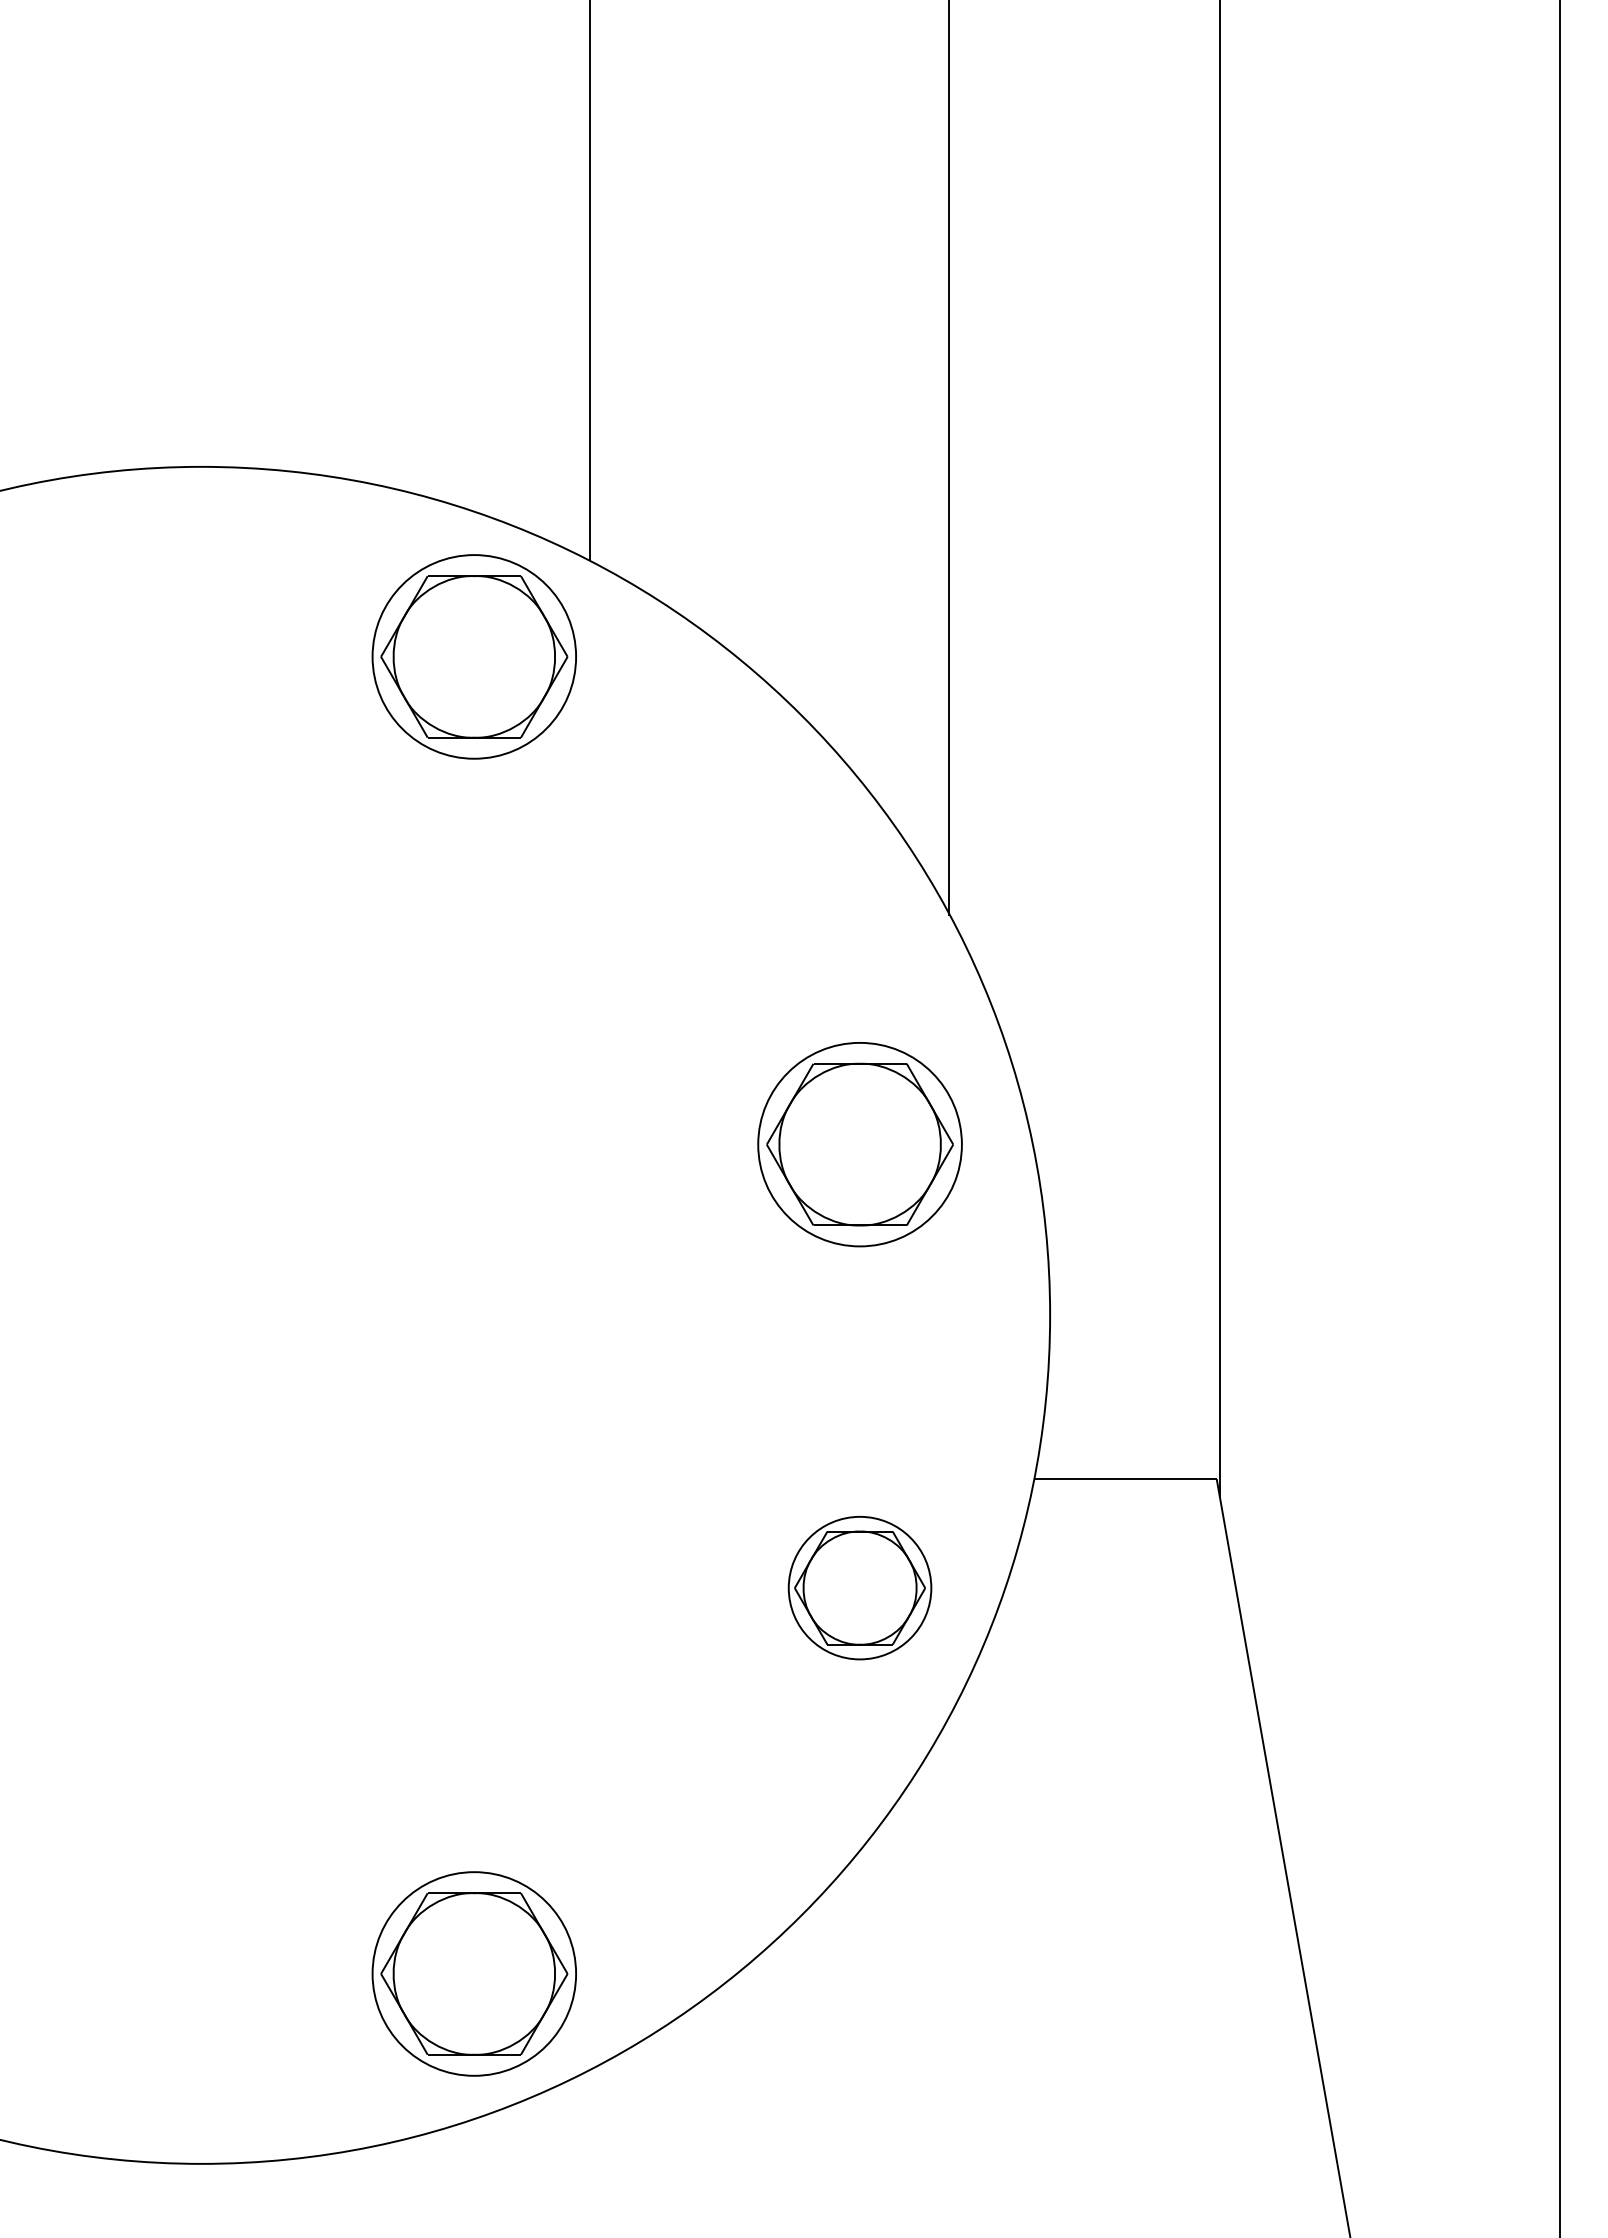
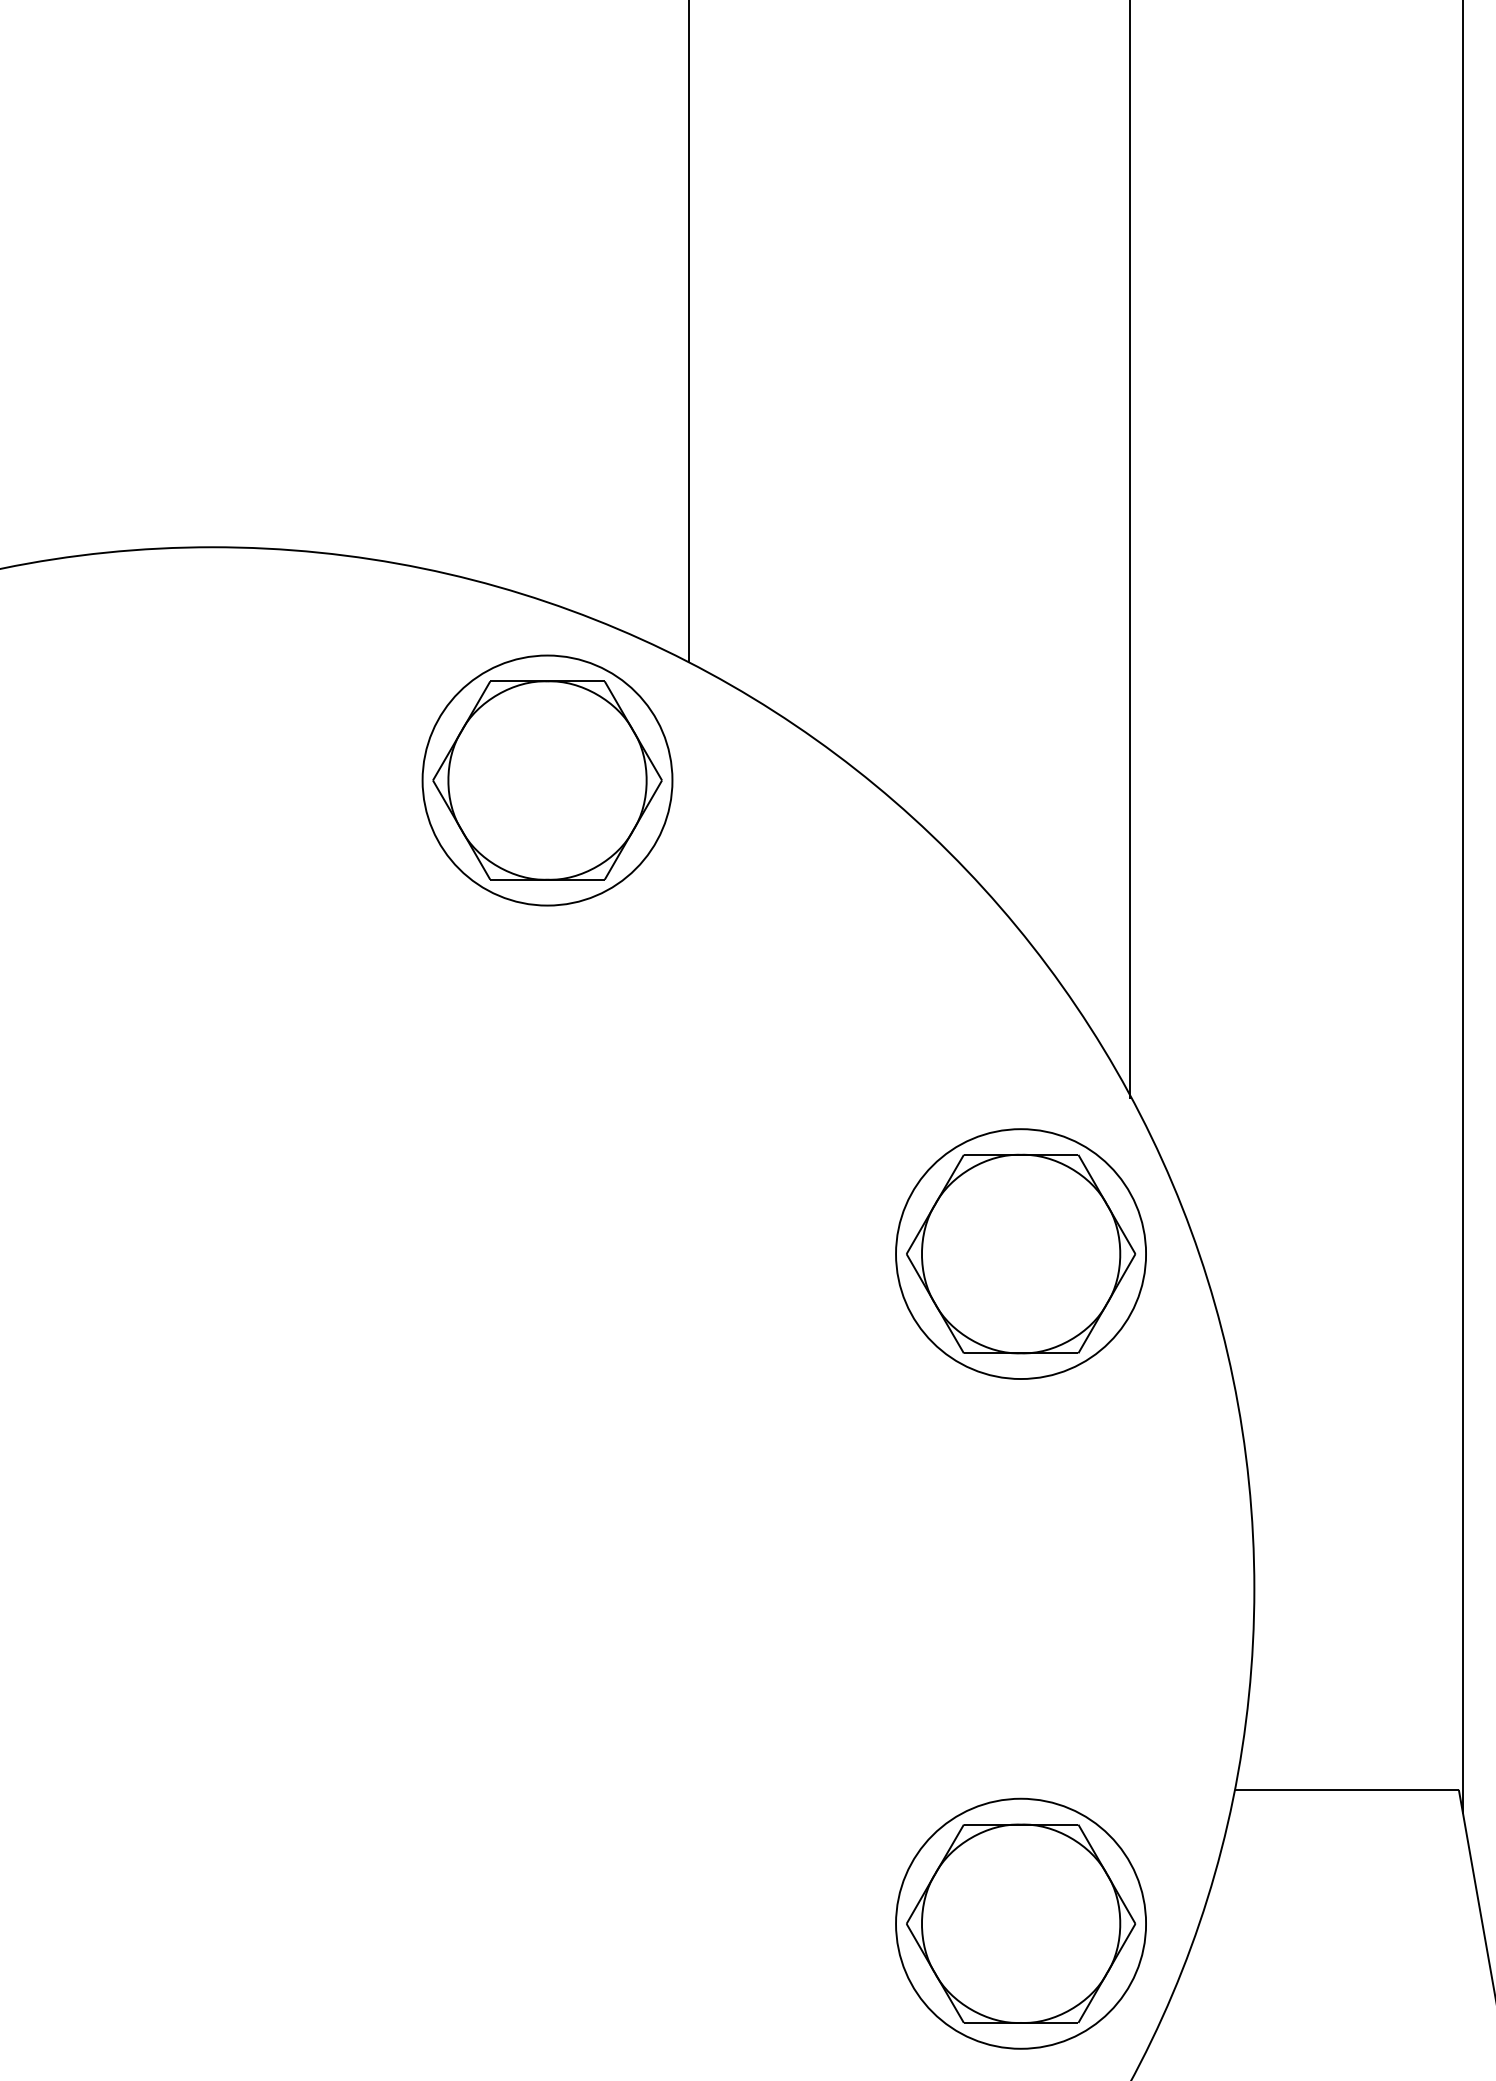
part: (859, 1144) -> (1020, 1253), moved
part: (859, 1587) -> (1020, 1922), size x1.43

